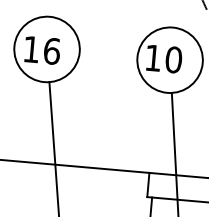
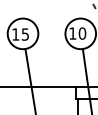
text: (52, 51) -> (25, 34), 16 -> 15

